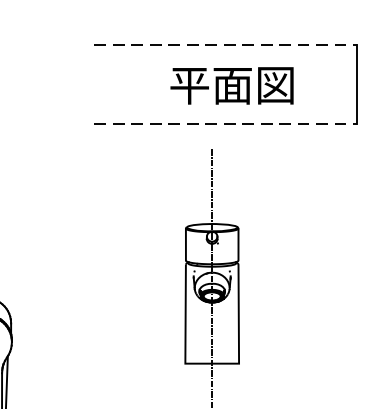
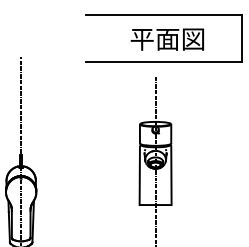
line: (227, 45) -> (164, 15), dashed -> solid
line: (227, 124) -> (164, 62), dashed -> solid

